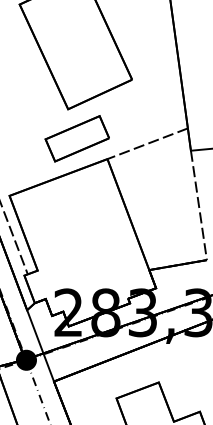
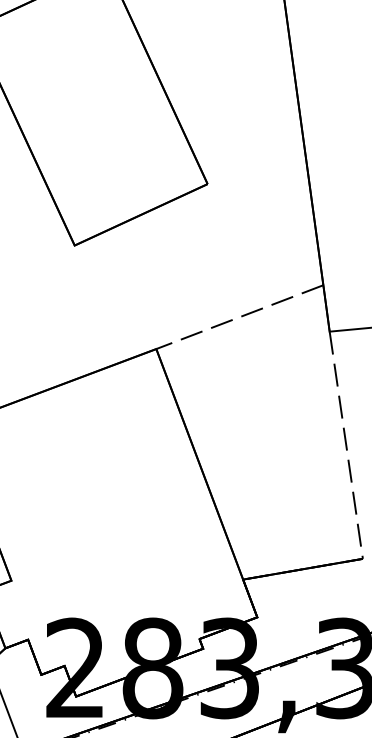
part: (76, 138) -> (91, 306), removed

